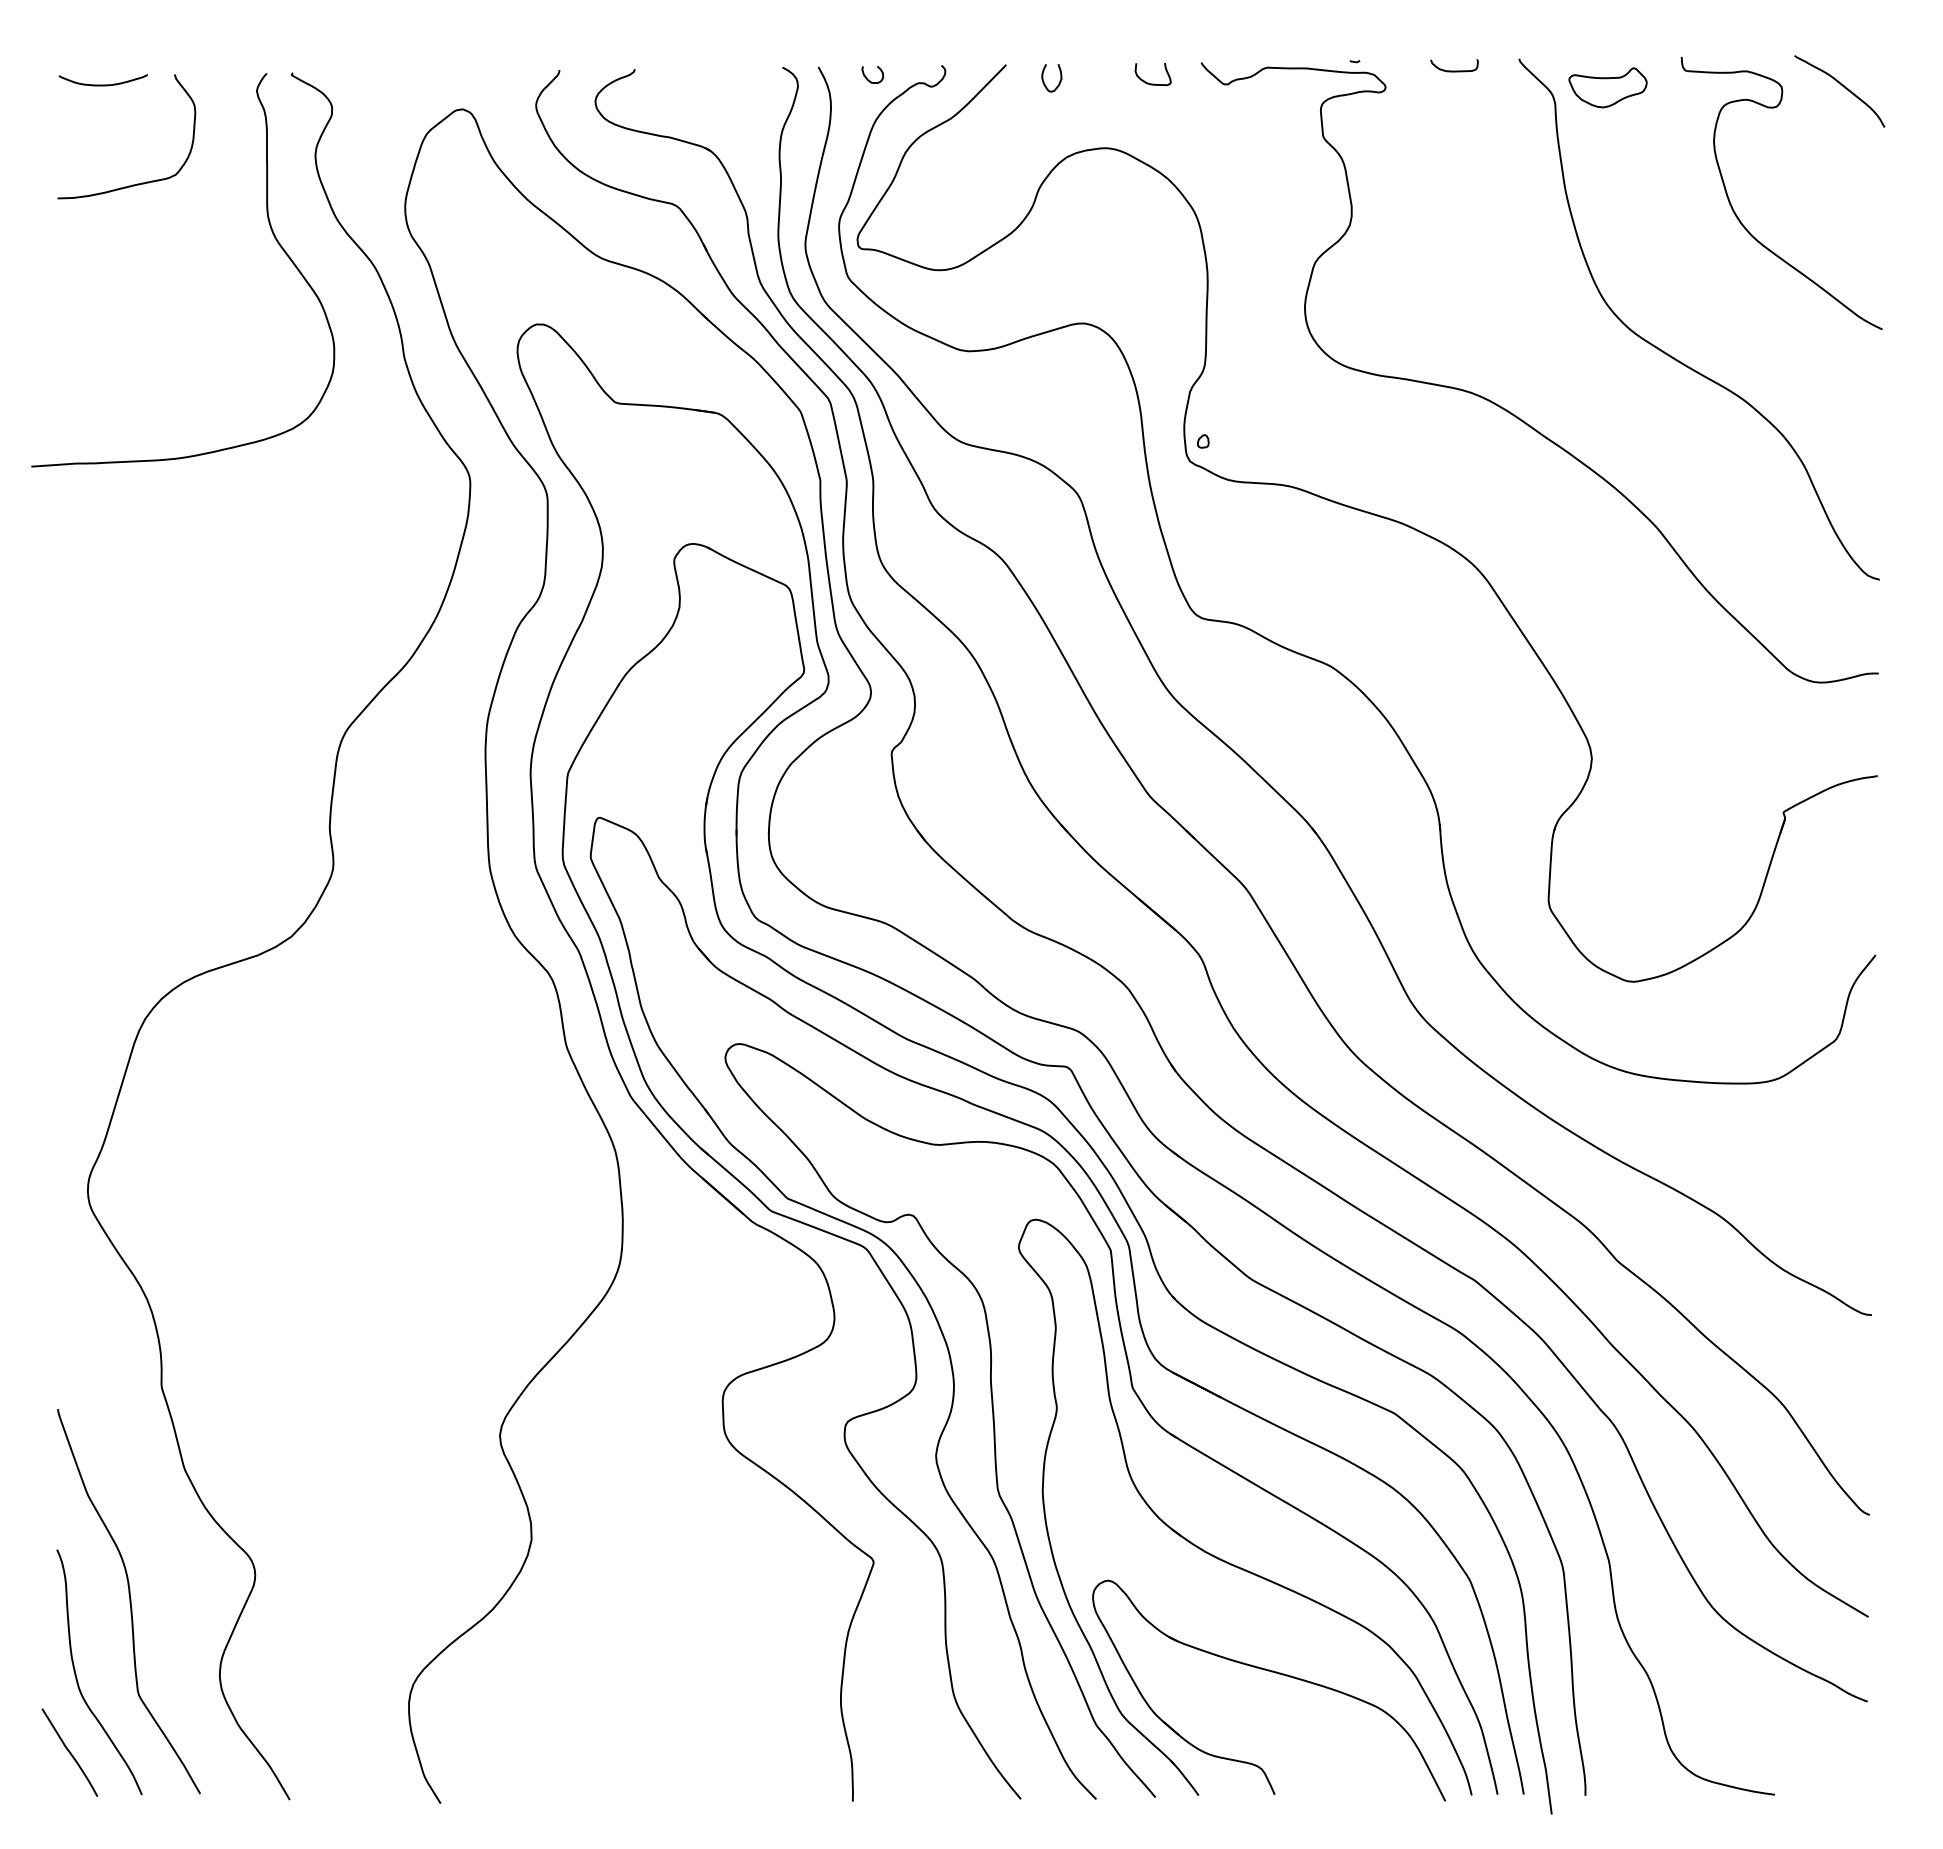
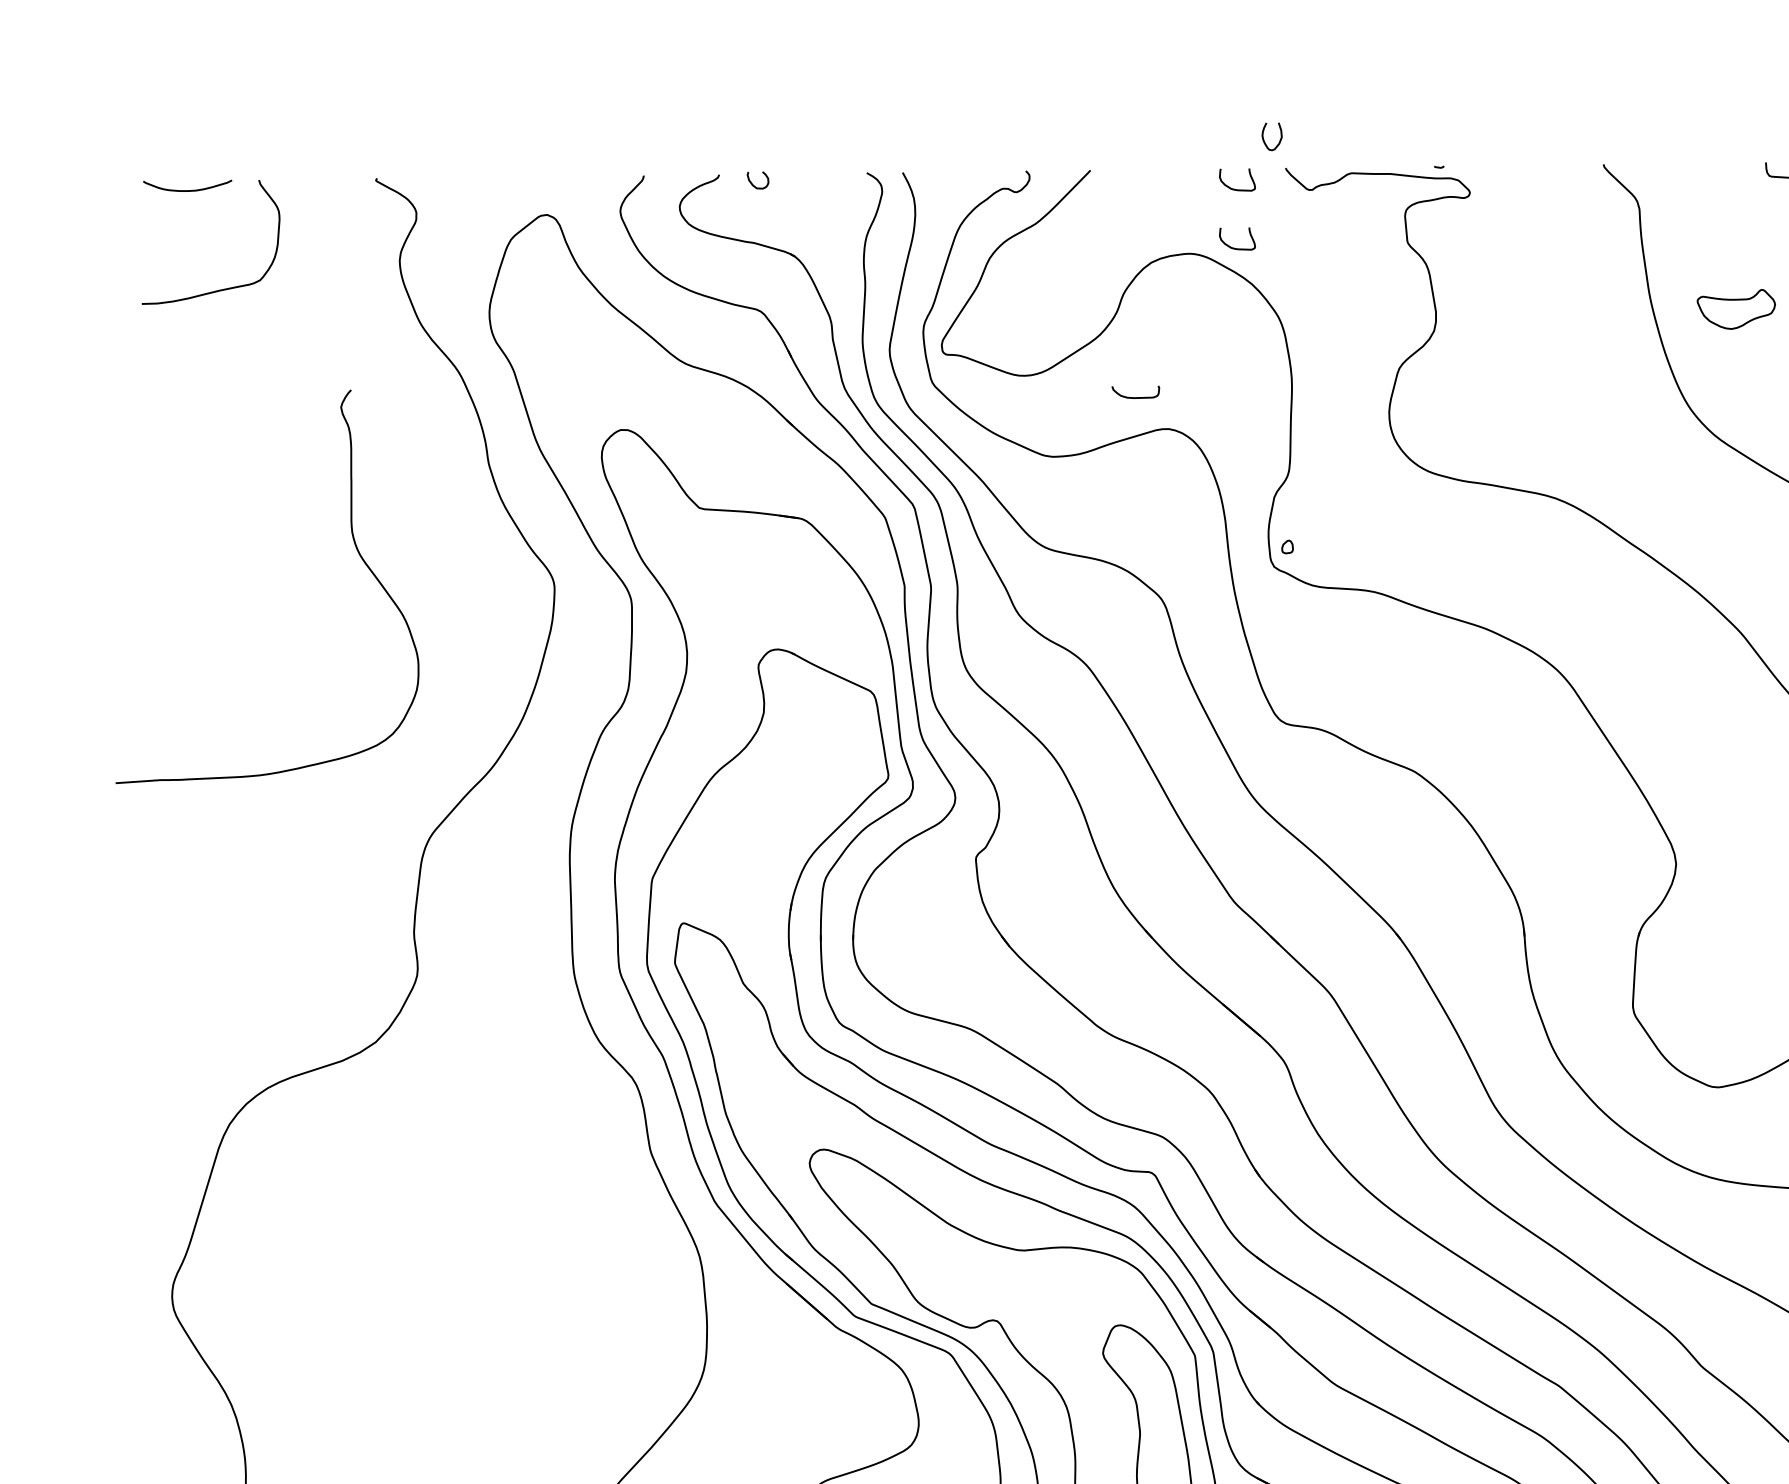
curve: (1454, 70) -> (1135, 397), moved
curve: (867, 77) -> (752, 183), moved
curve: (1044, 81) -> (1264, 140), moved
part: (1607, 87) -> (1735, 309), moved
curve: (1148, 141) -> (1232, 247), added
curve: (272, 234) -> (356, 551), moved

